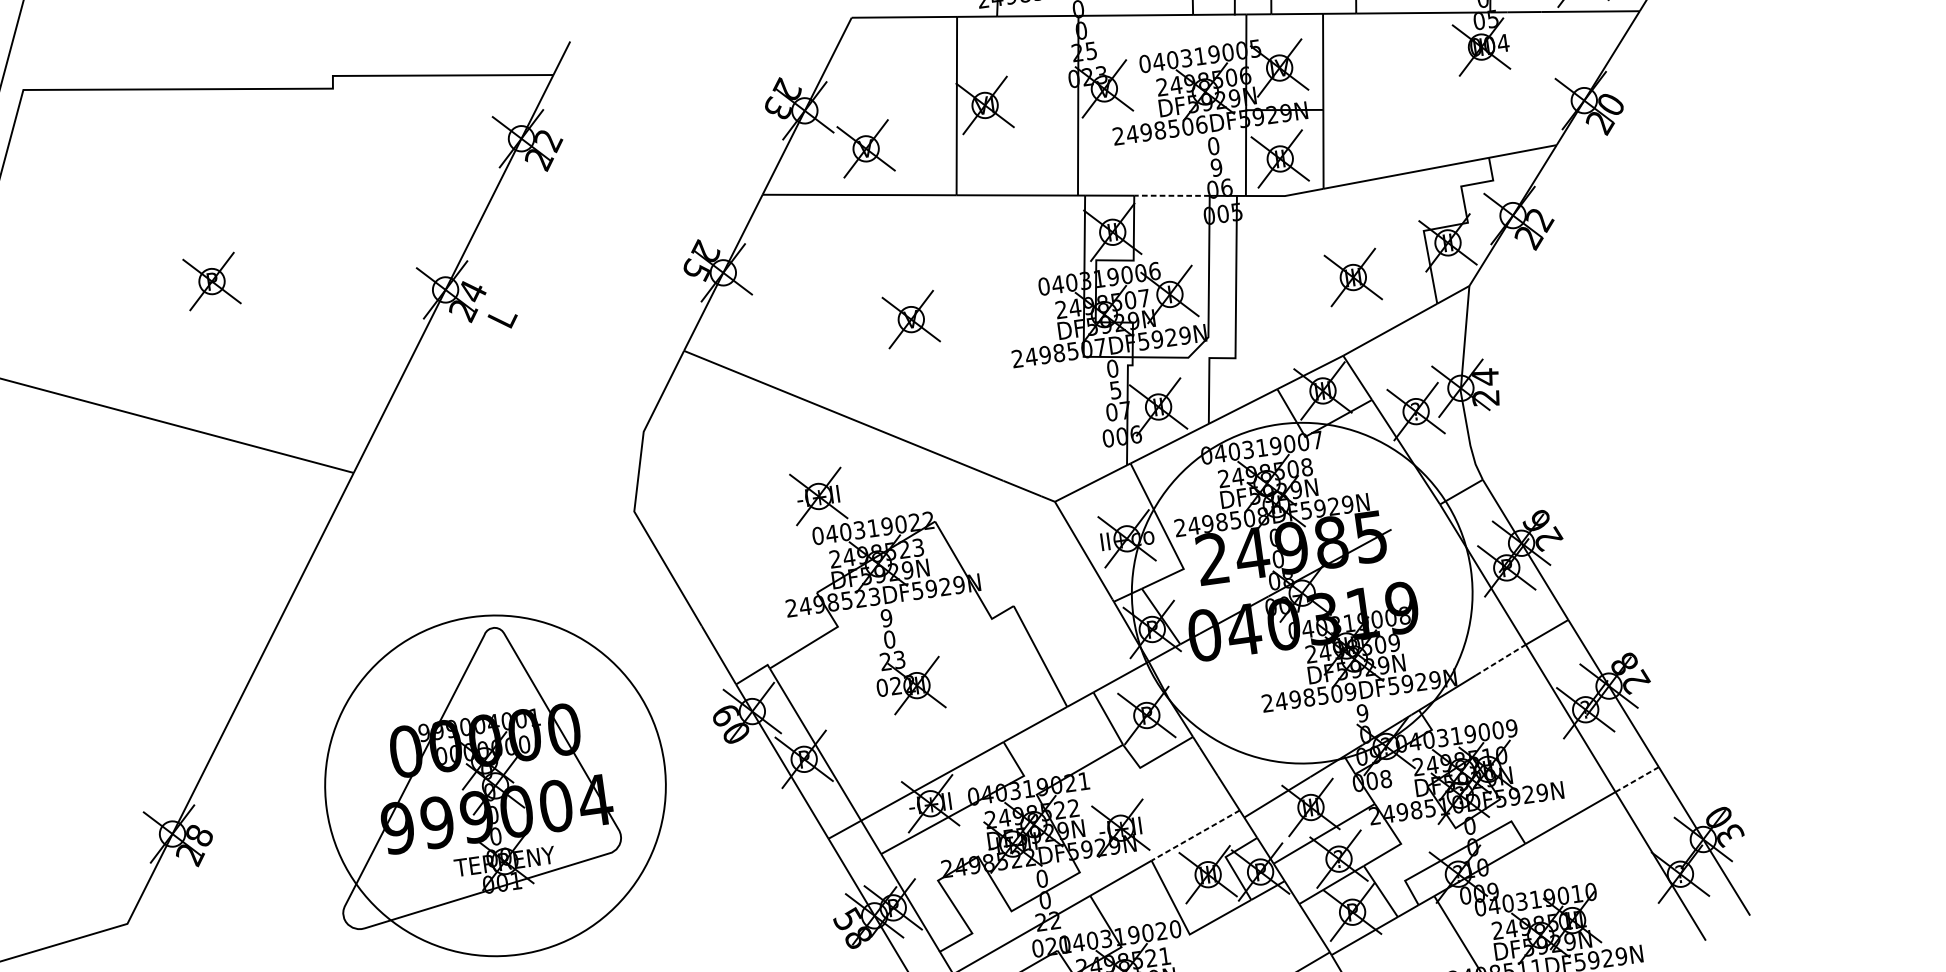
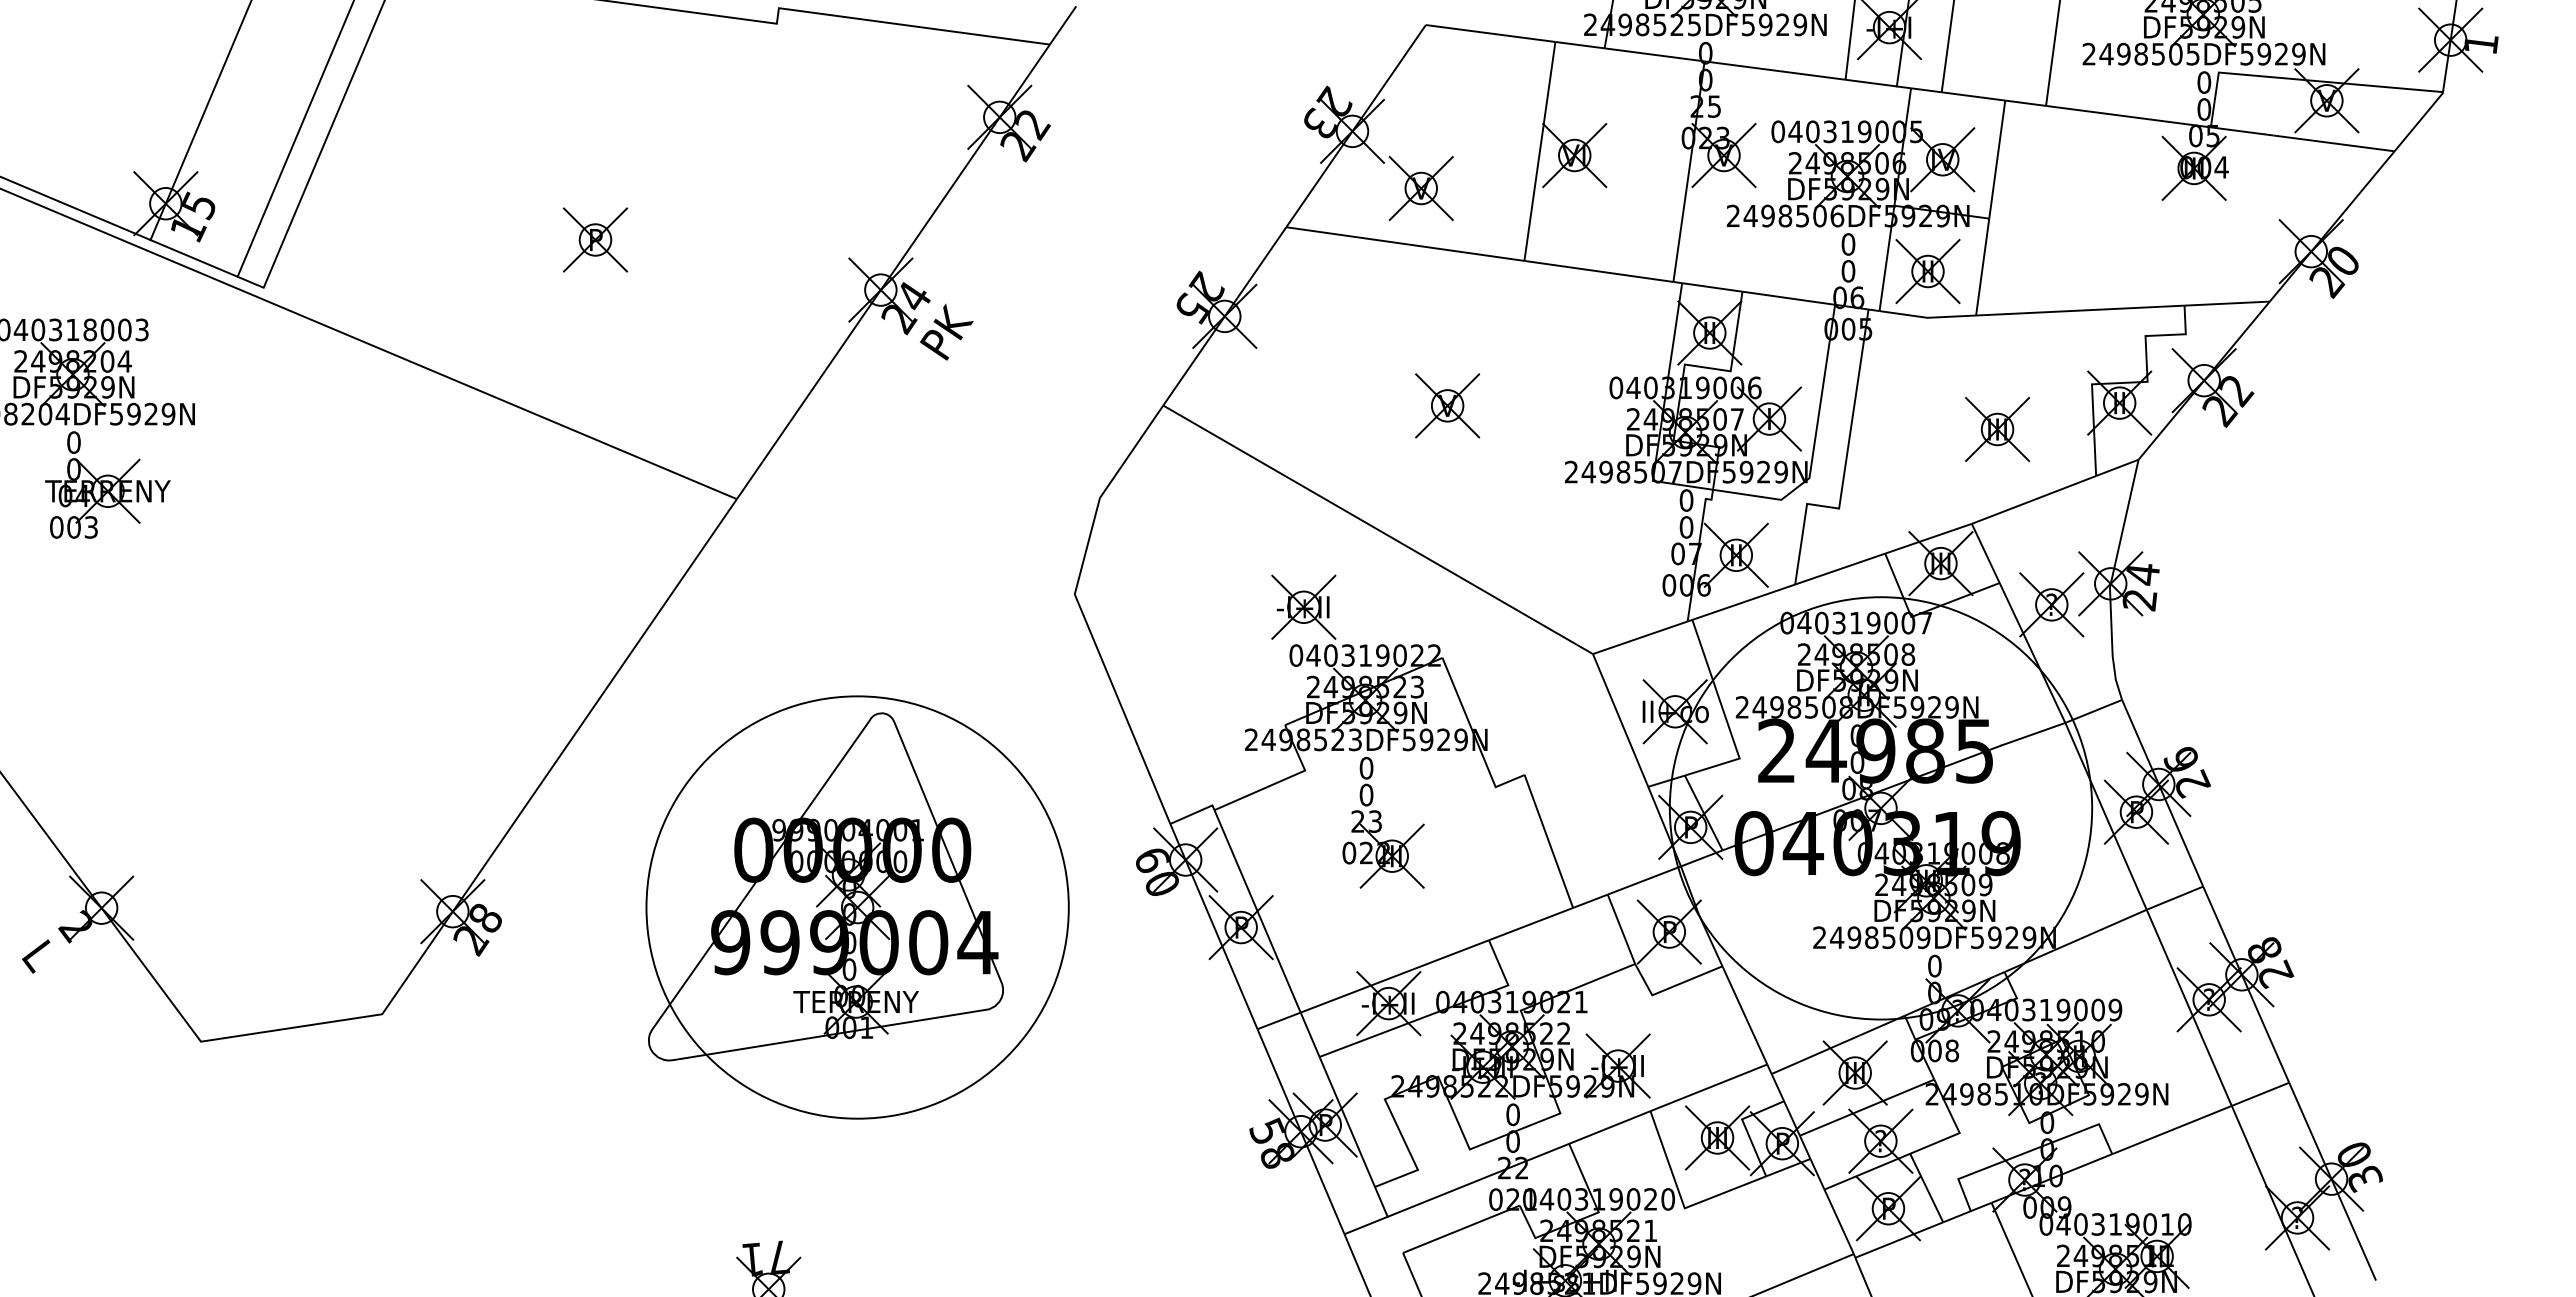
text: (1216, 167) -> (1848, 271), 9 -> 0
line: (1171, 196) -> (1788, 298), dashed -> solid
text: (502, 315) -> (946, 331), L -> PK
text: (1115, 390) -> (1686, 527), 5 -> 0
line: (1415, 516) -> (2033, 733), added
text: (886, 618) -> (1366, 768), 9 -> 0
line: (1500, 660) -> (2113, 924), dashed -> solid
text: (1362, 713) -> (1934, 966), 9 -> 0
line: (1637, 779) -> (2260, 1094), dashed -> solid
line: (1195, 835) -> (1708, 1087), dashed -> solid

